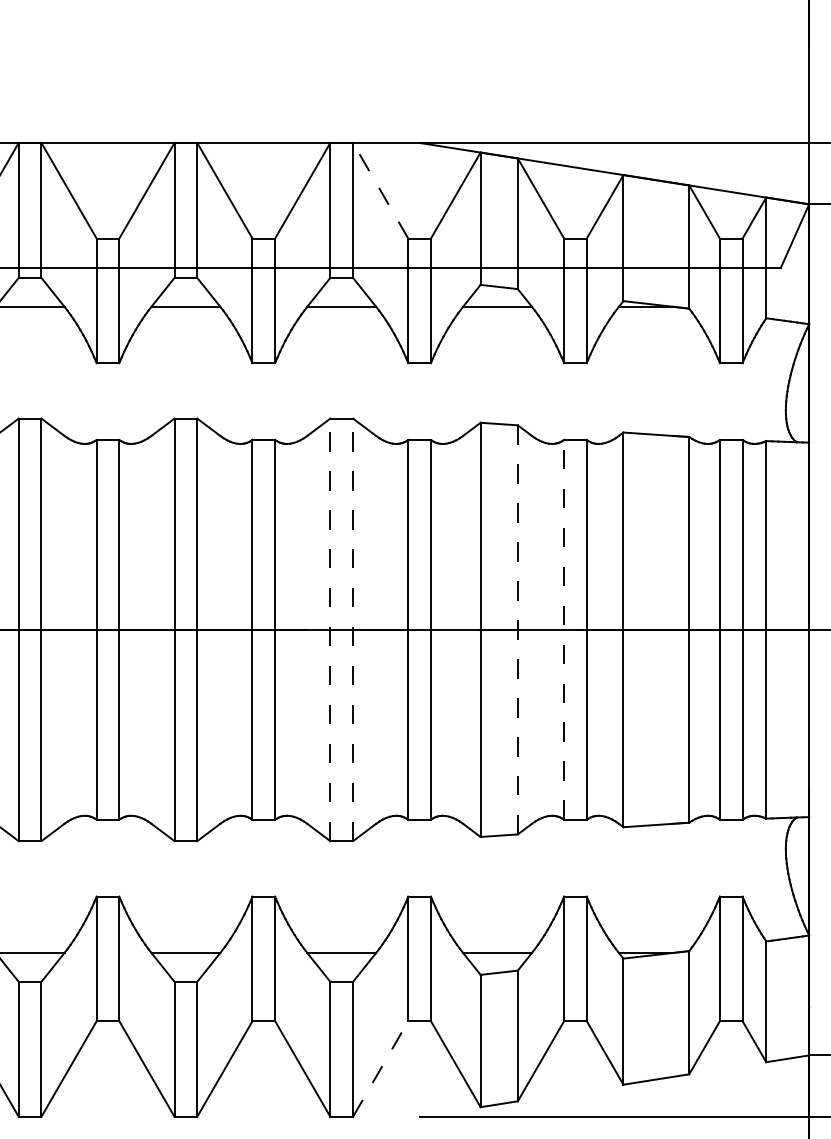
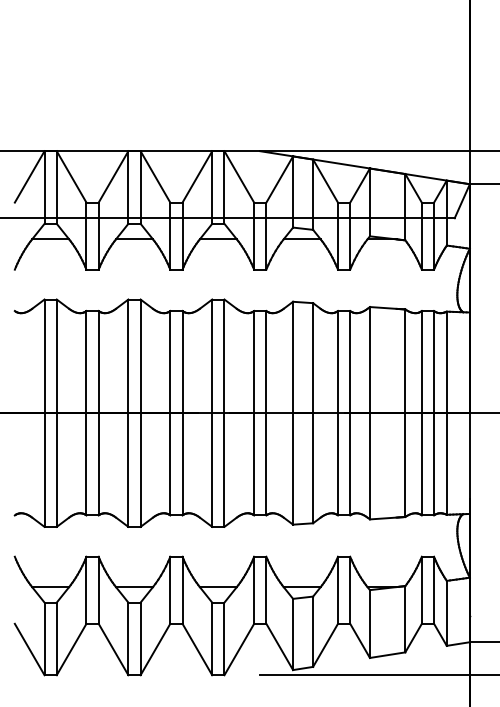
line: (381, 189) -> (239, 176), dashed -> solid
line: (518, 628) -> (313, 412), dashed -> solid
line: (563, 628) -> (337, 412), dashed -> solid
line: (330, 630) -> (212, 413), dashed -> solid
line: (353, 630) -> (224, 413), dashed -> solid
line: (381, 1068) -> (239, 649), dashed -> solid

